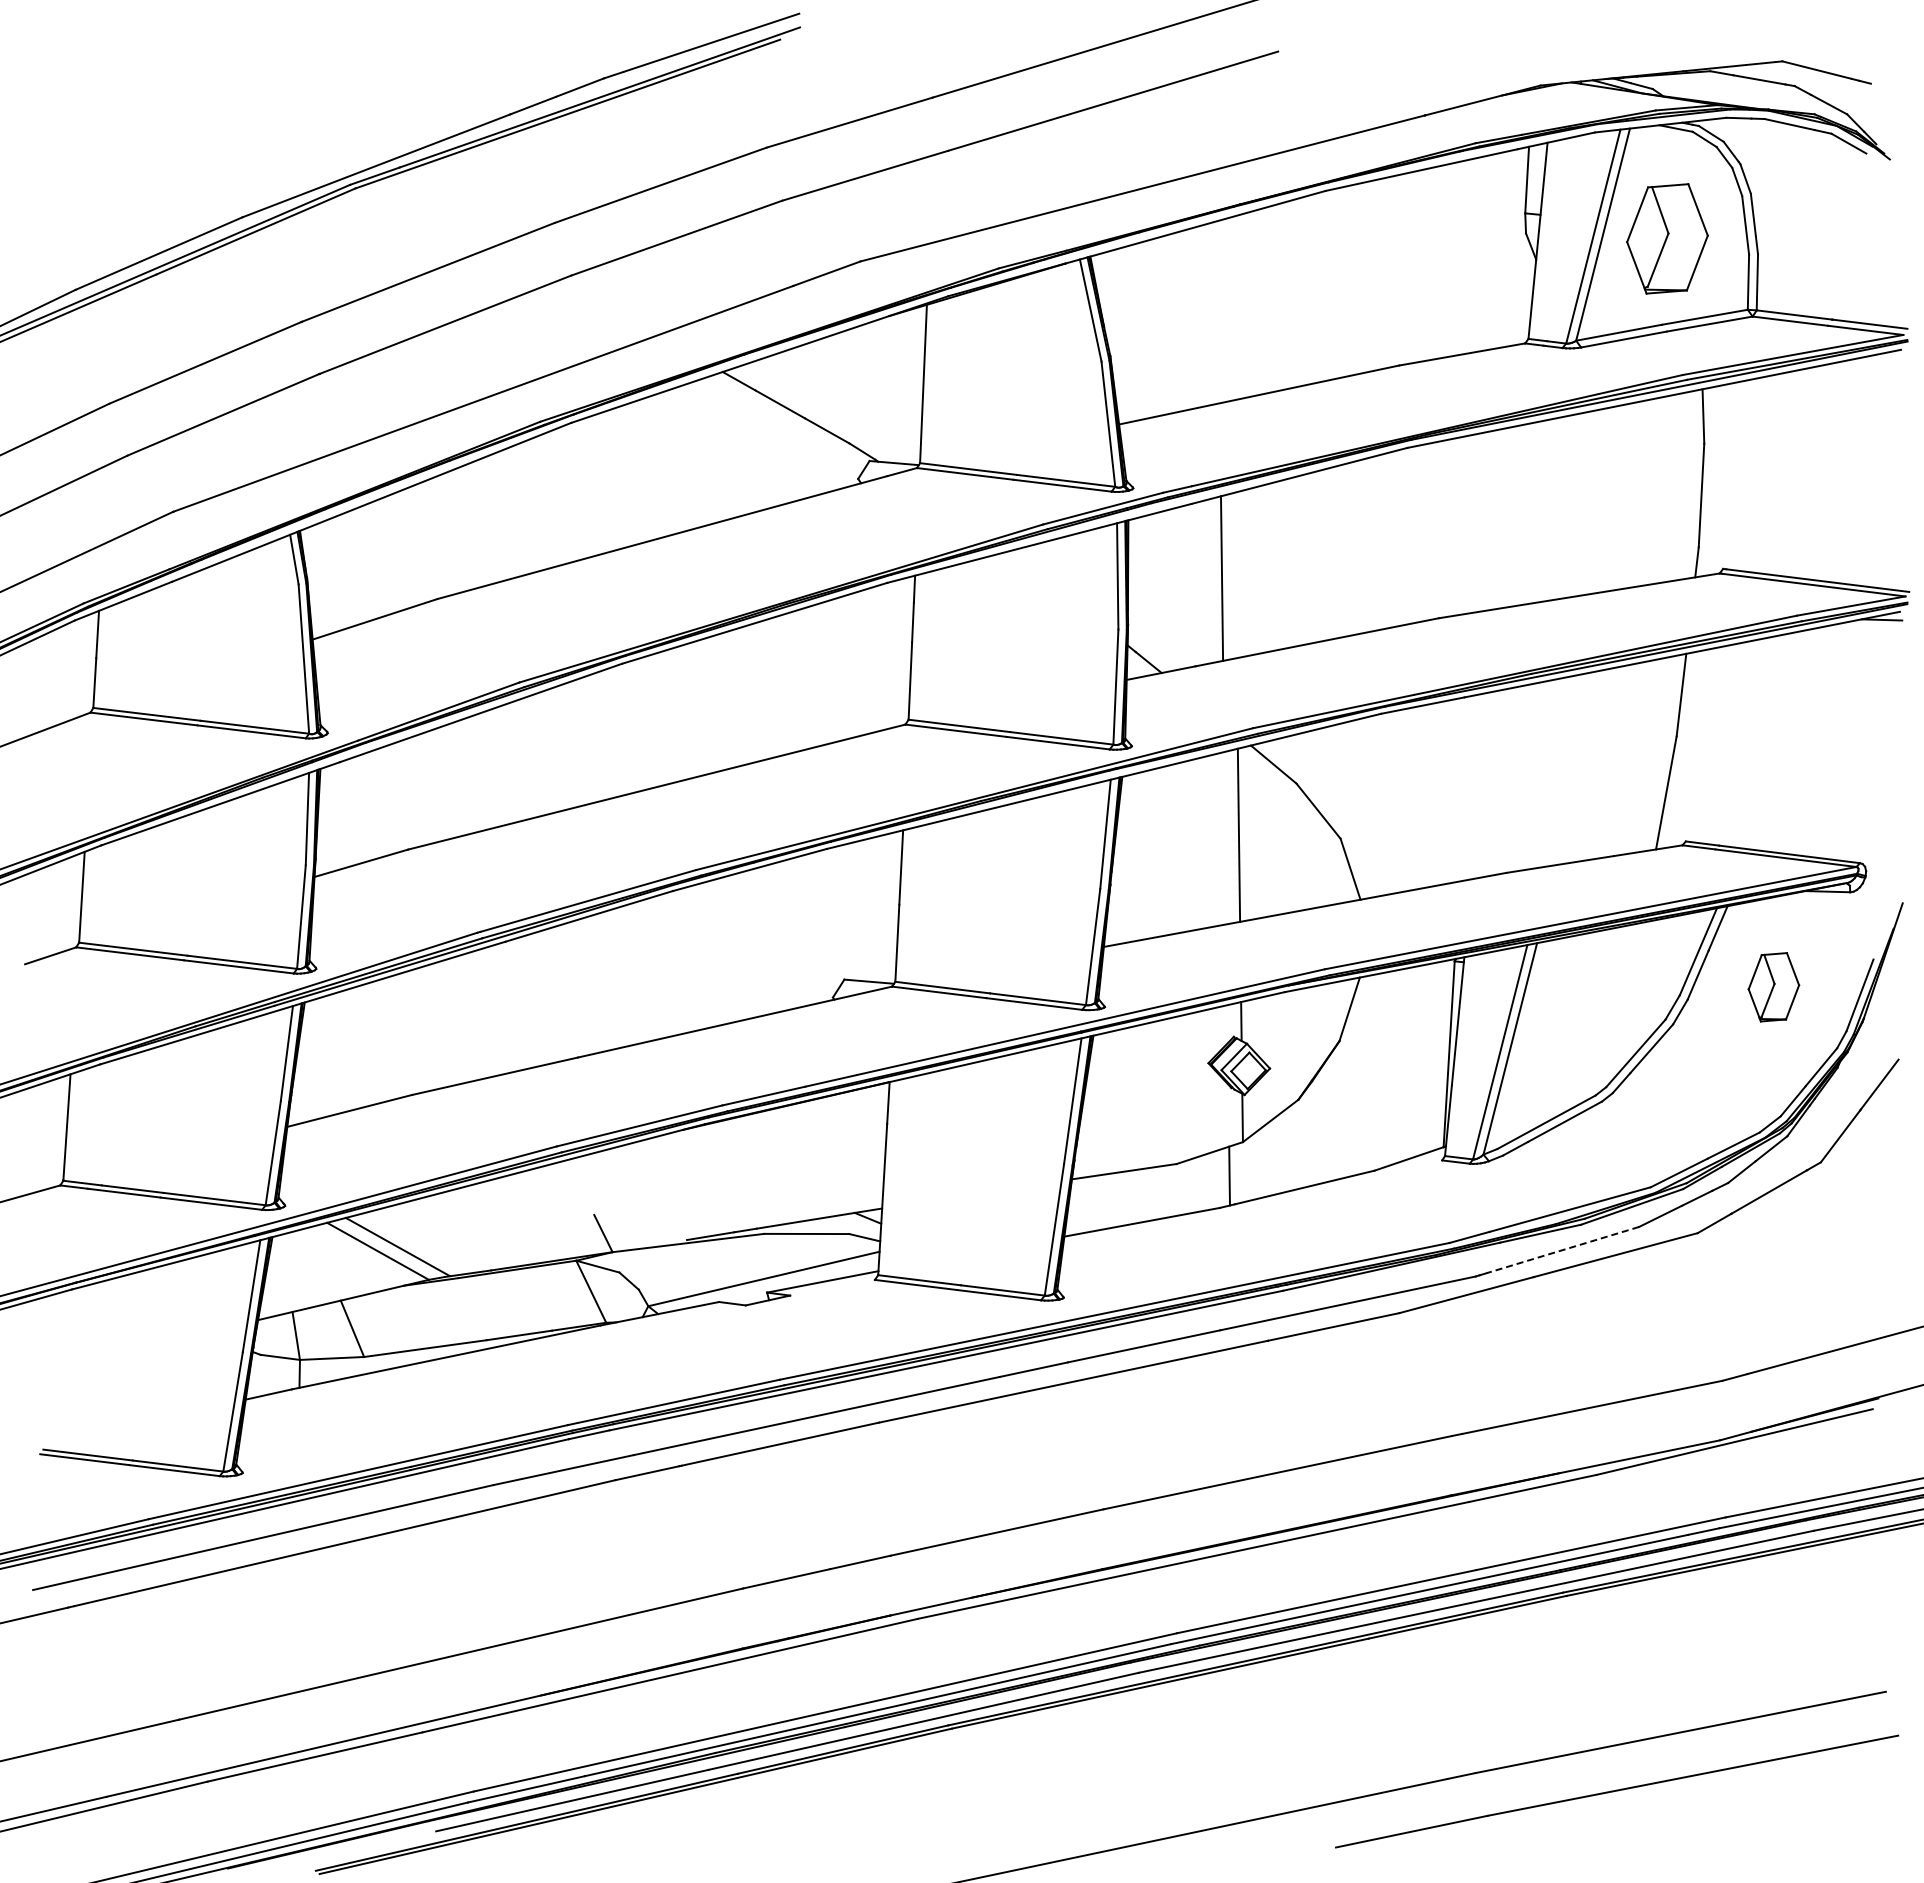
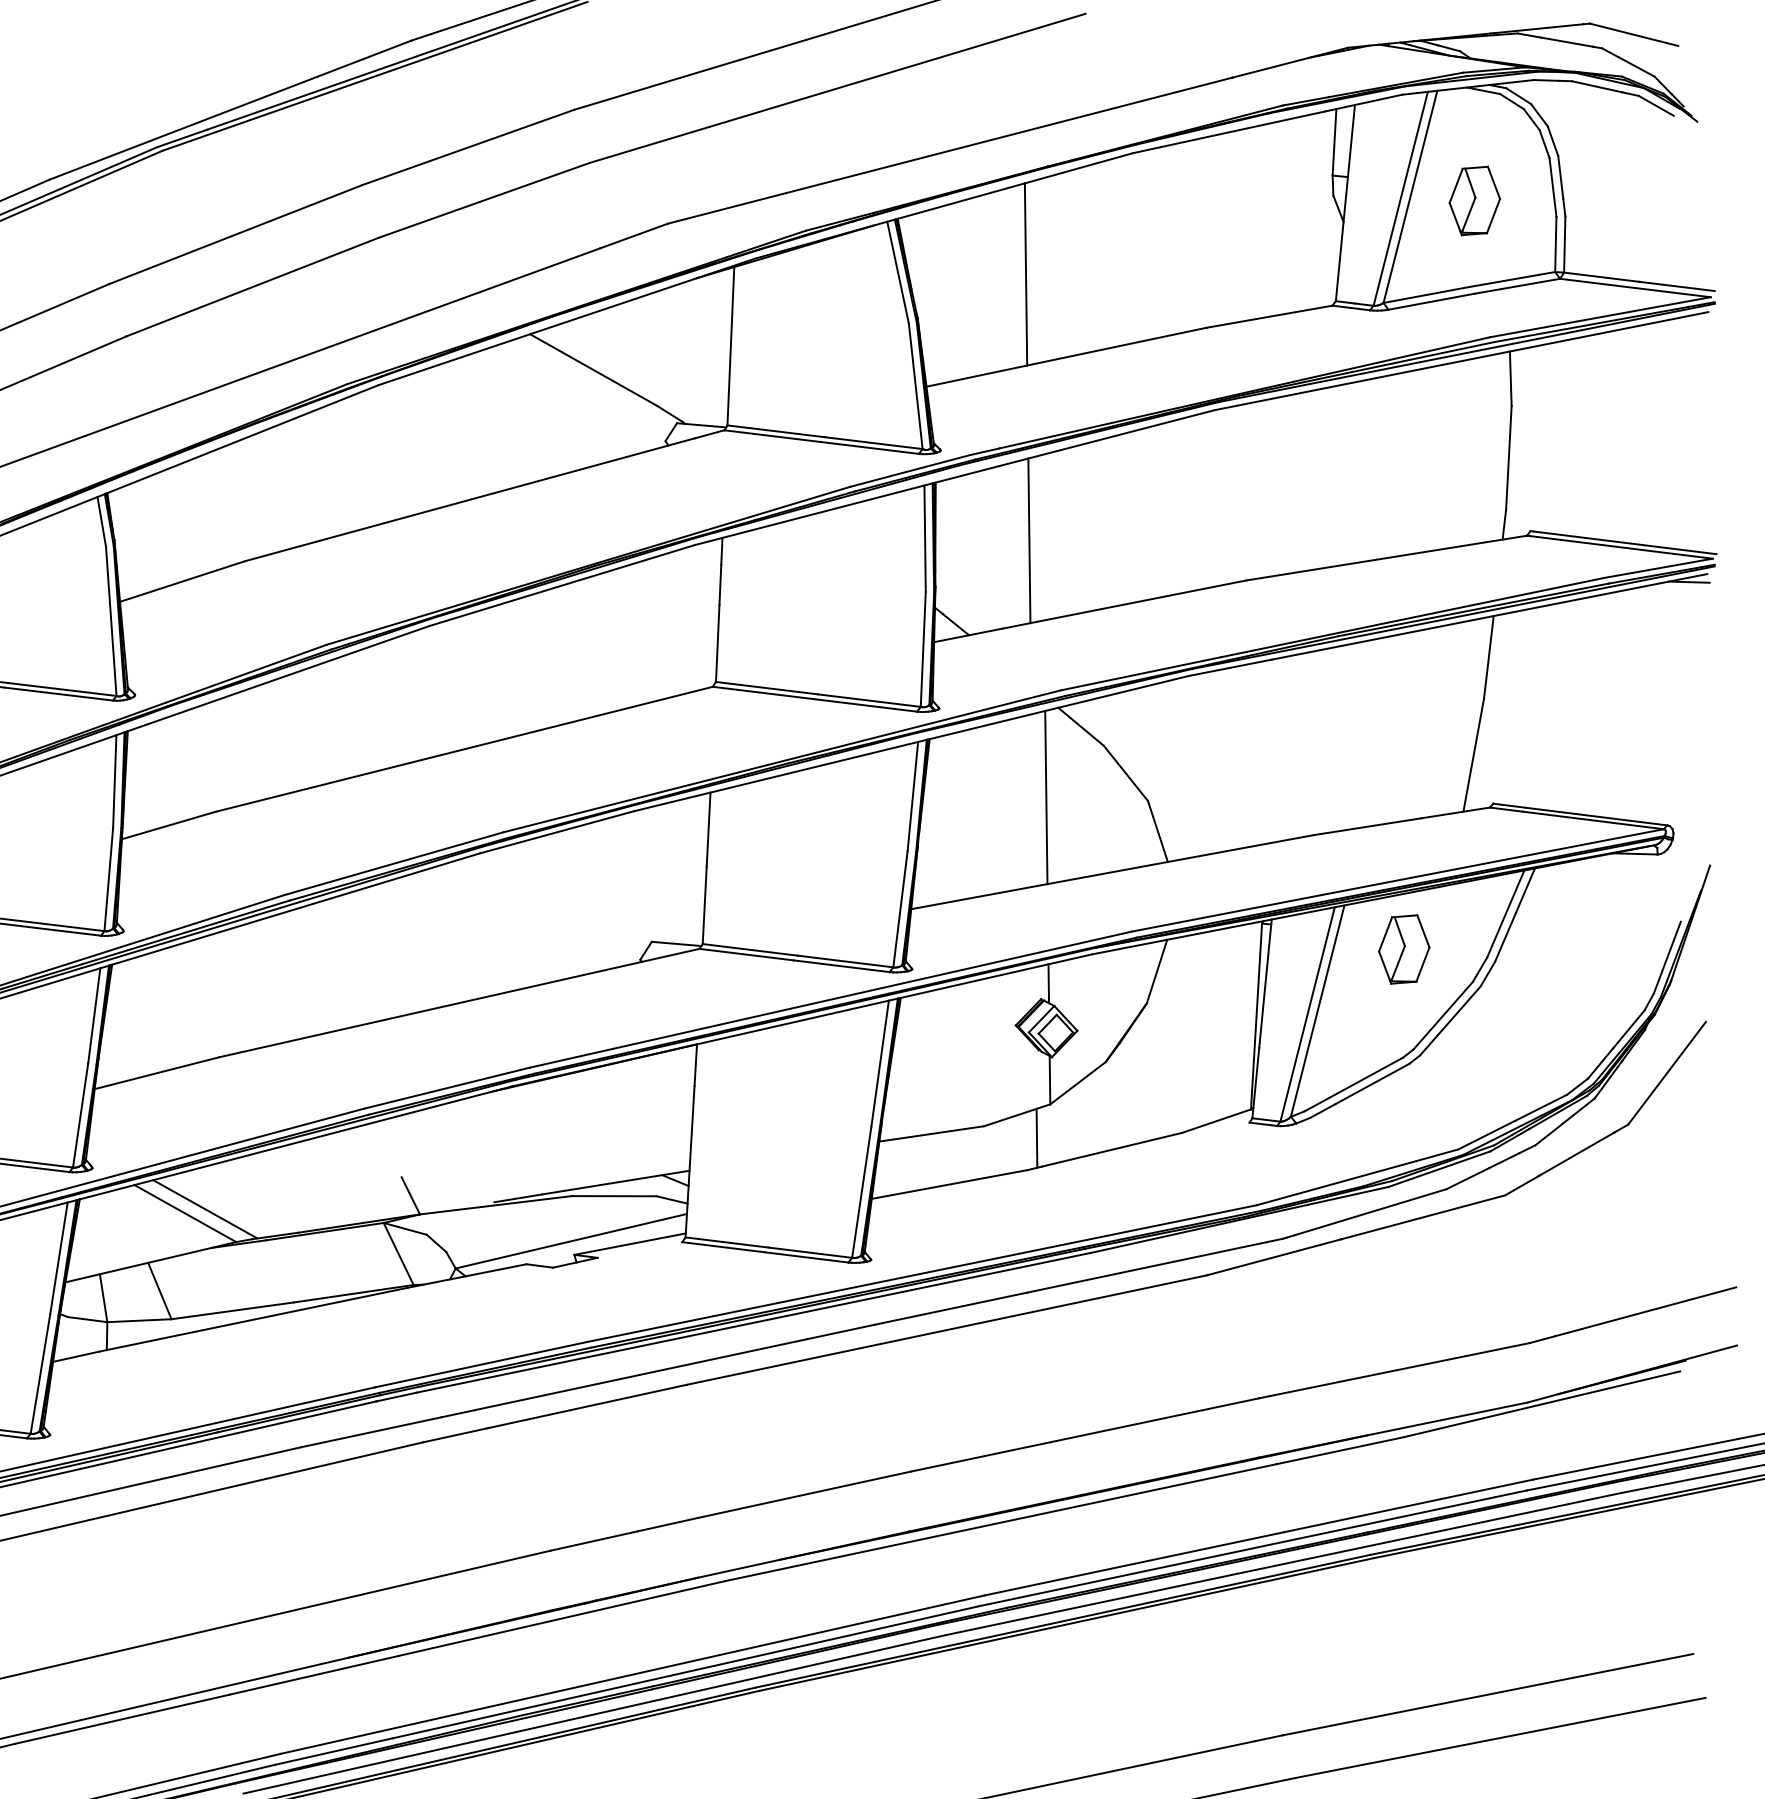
part: (1667, 238) -> (1474, 200), size x0.62
line: (1218, 312) -> (1025, 274), added
part: (1773, 987) -> (1403, 949), moved
line: (1562, 1250) -> (1369, 1212), dashed -> solid

